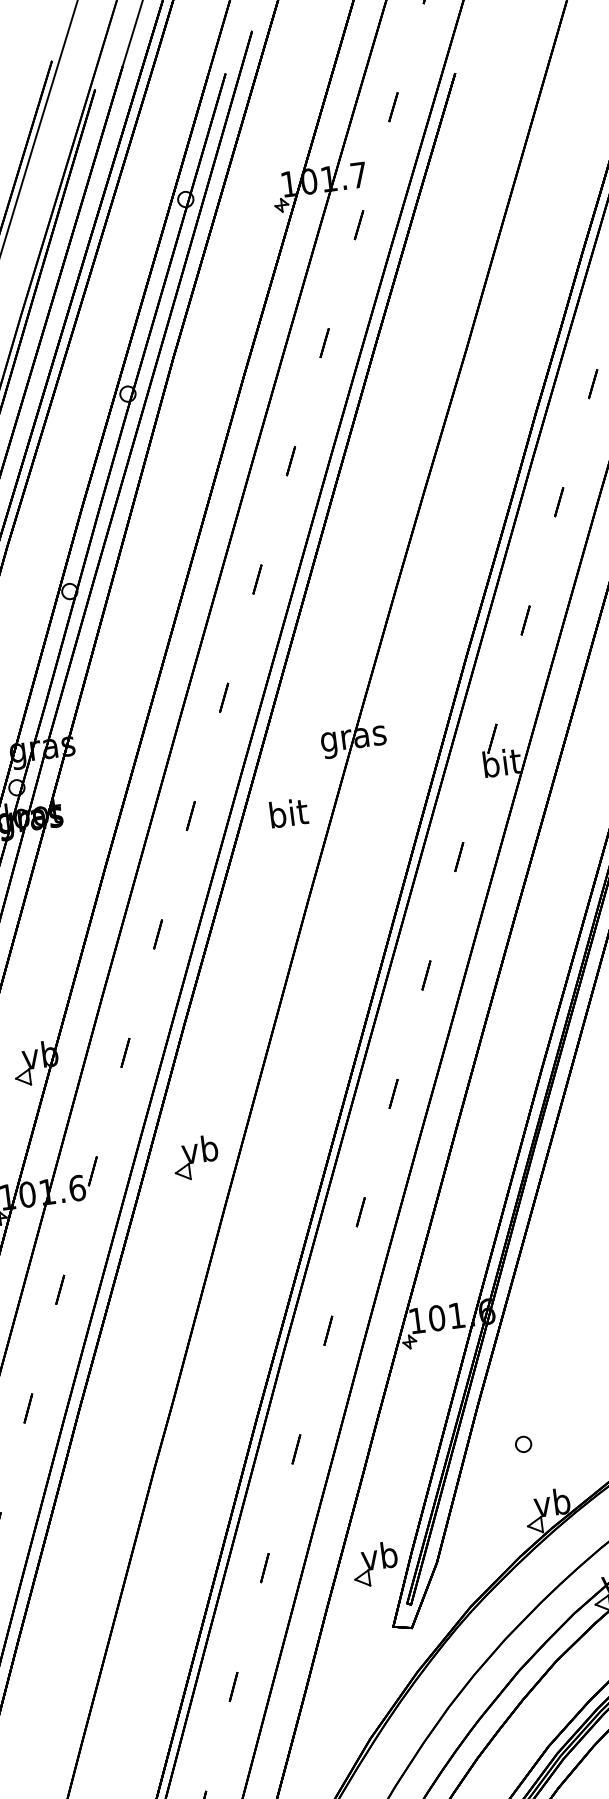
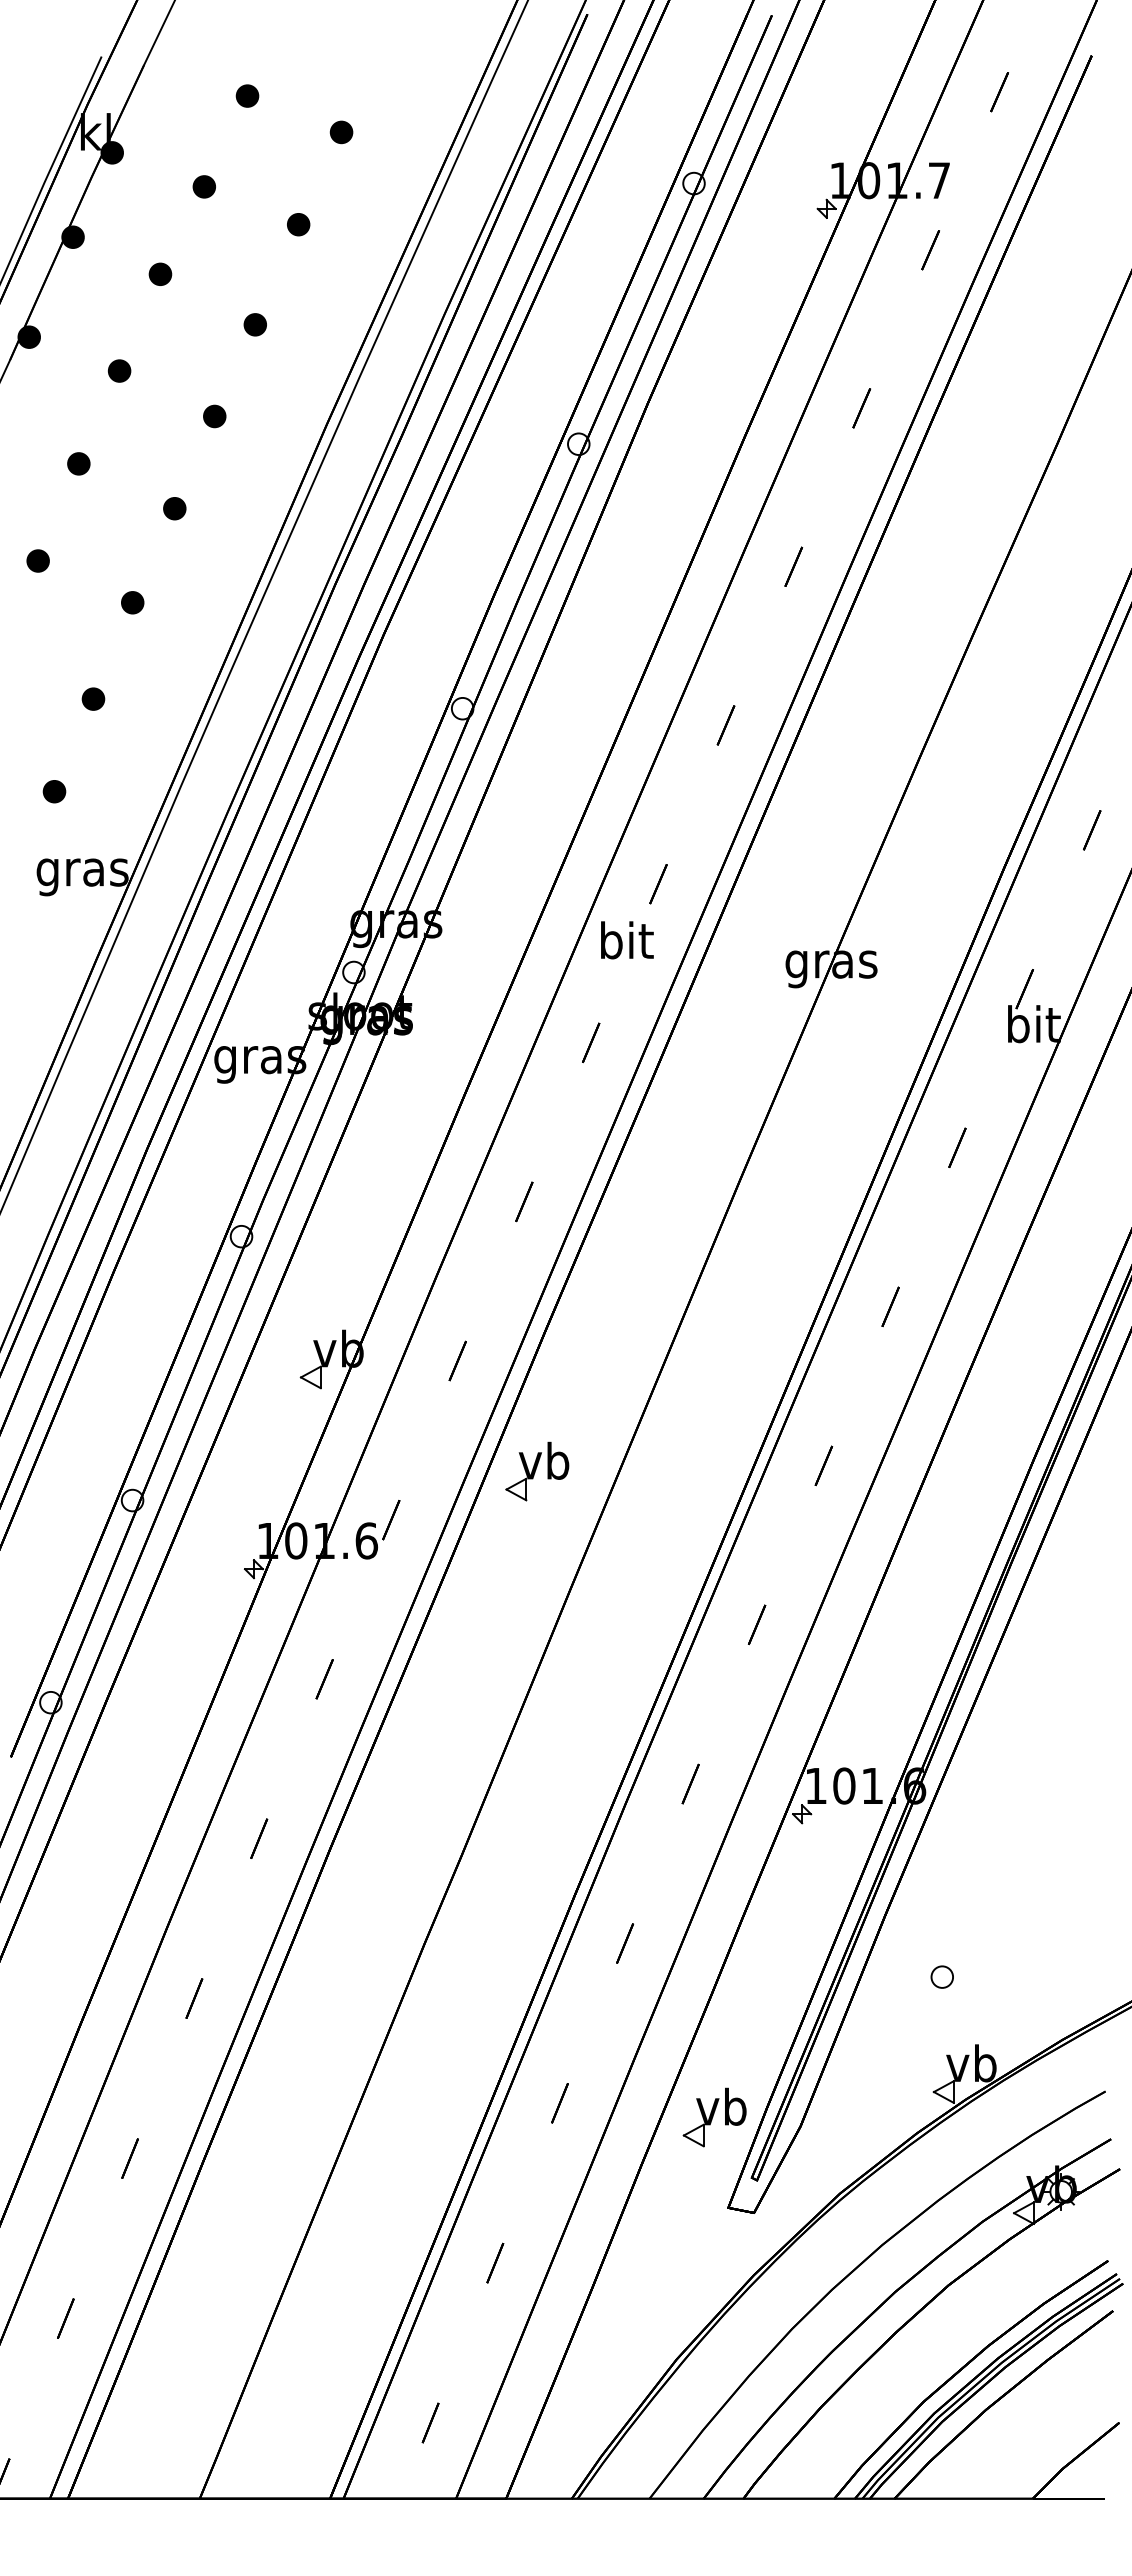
text: (289, 813) -> (627, 940), moved
part: (196, 1157) -> (537, 1471), moved

